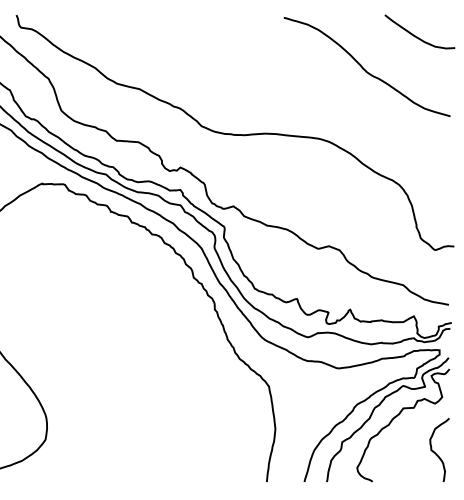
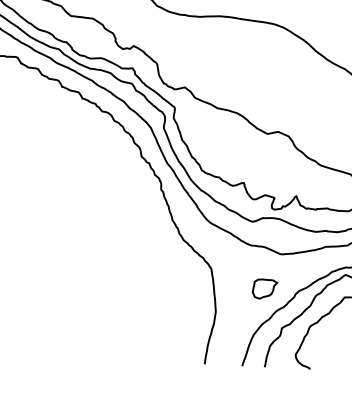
part: (323, 403) -> (265, 288), added

